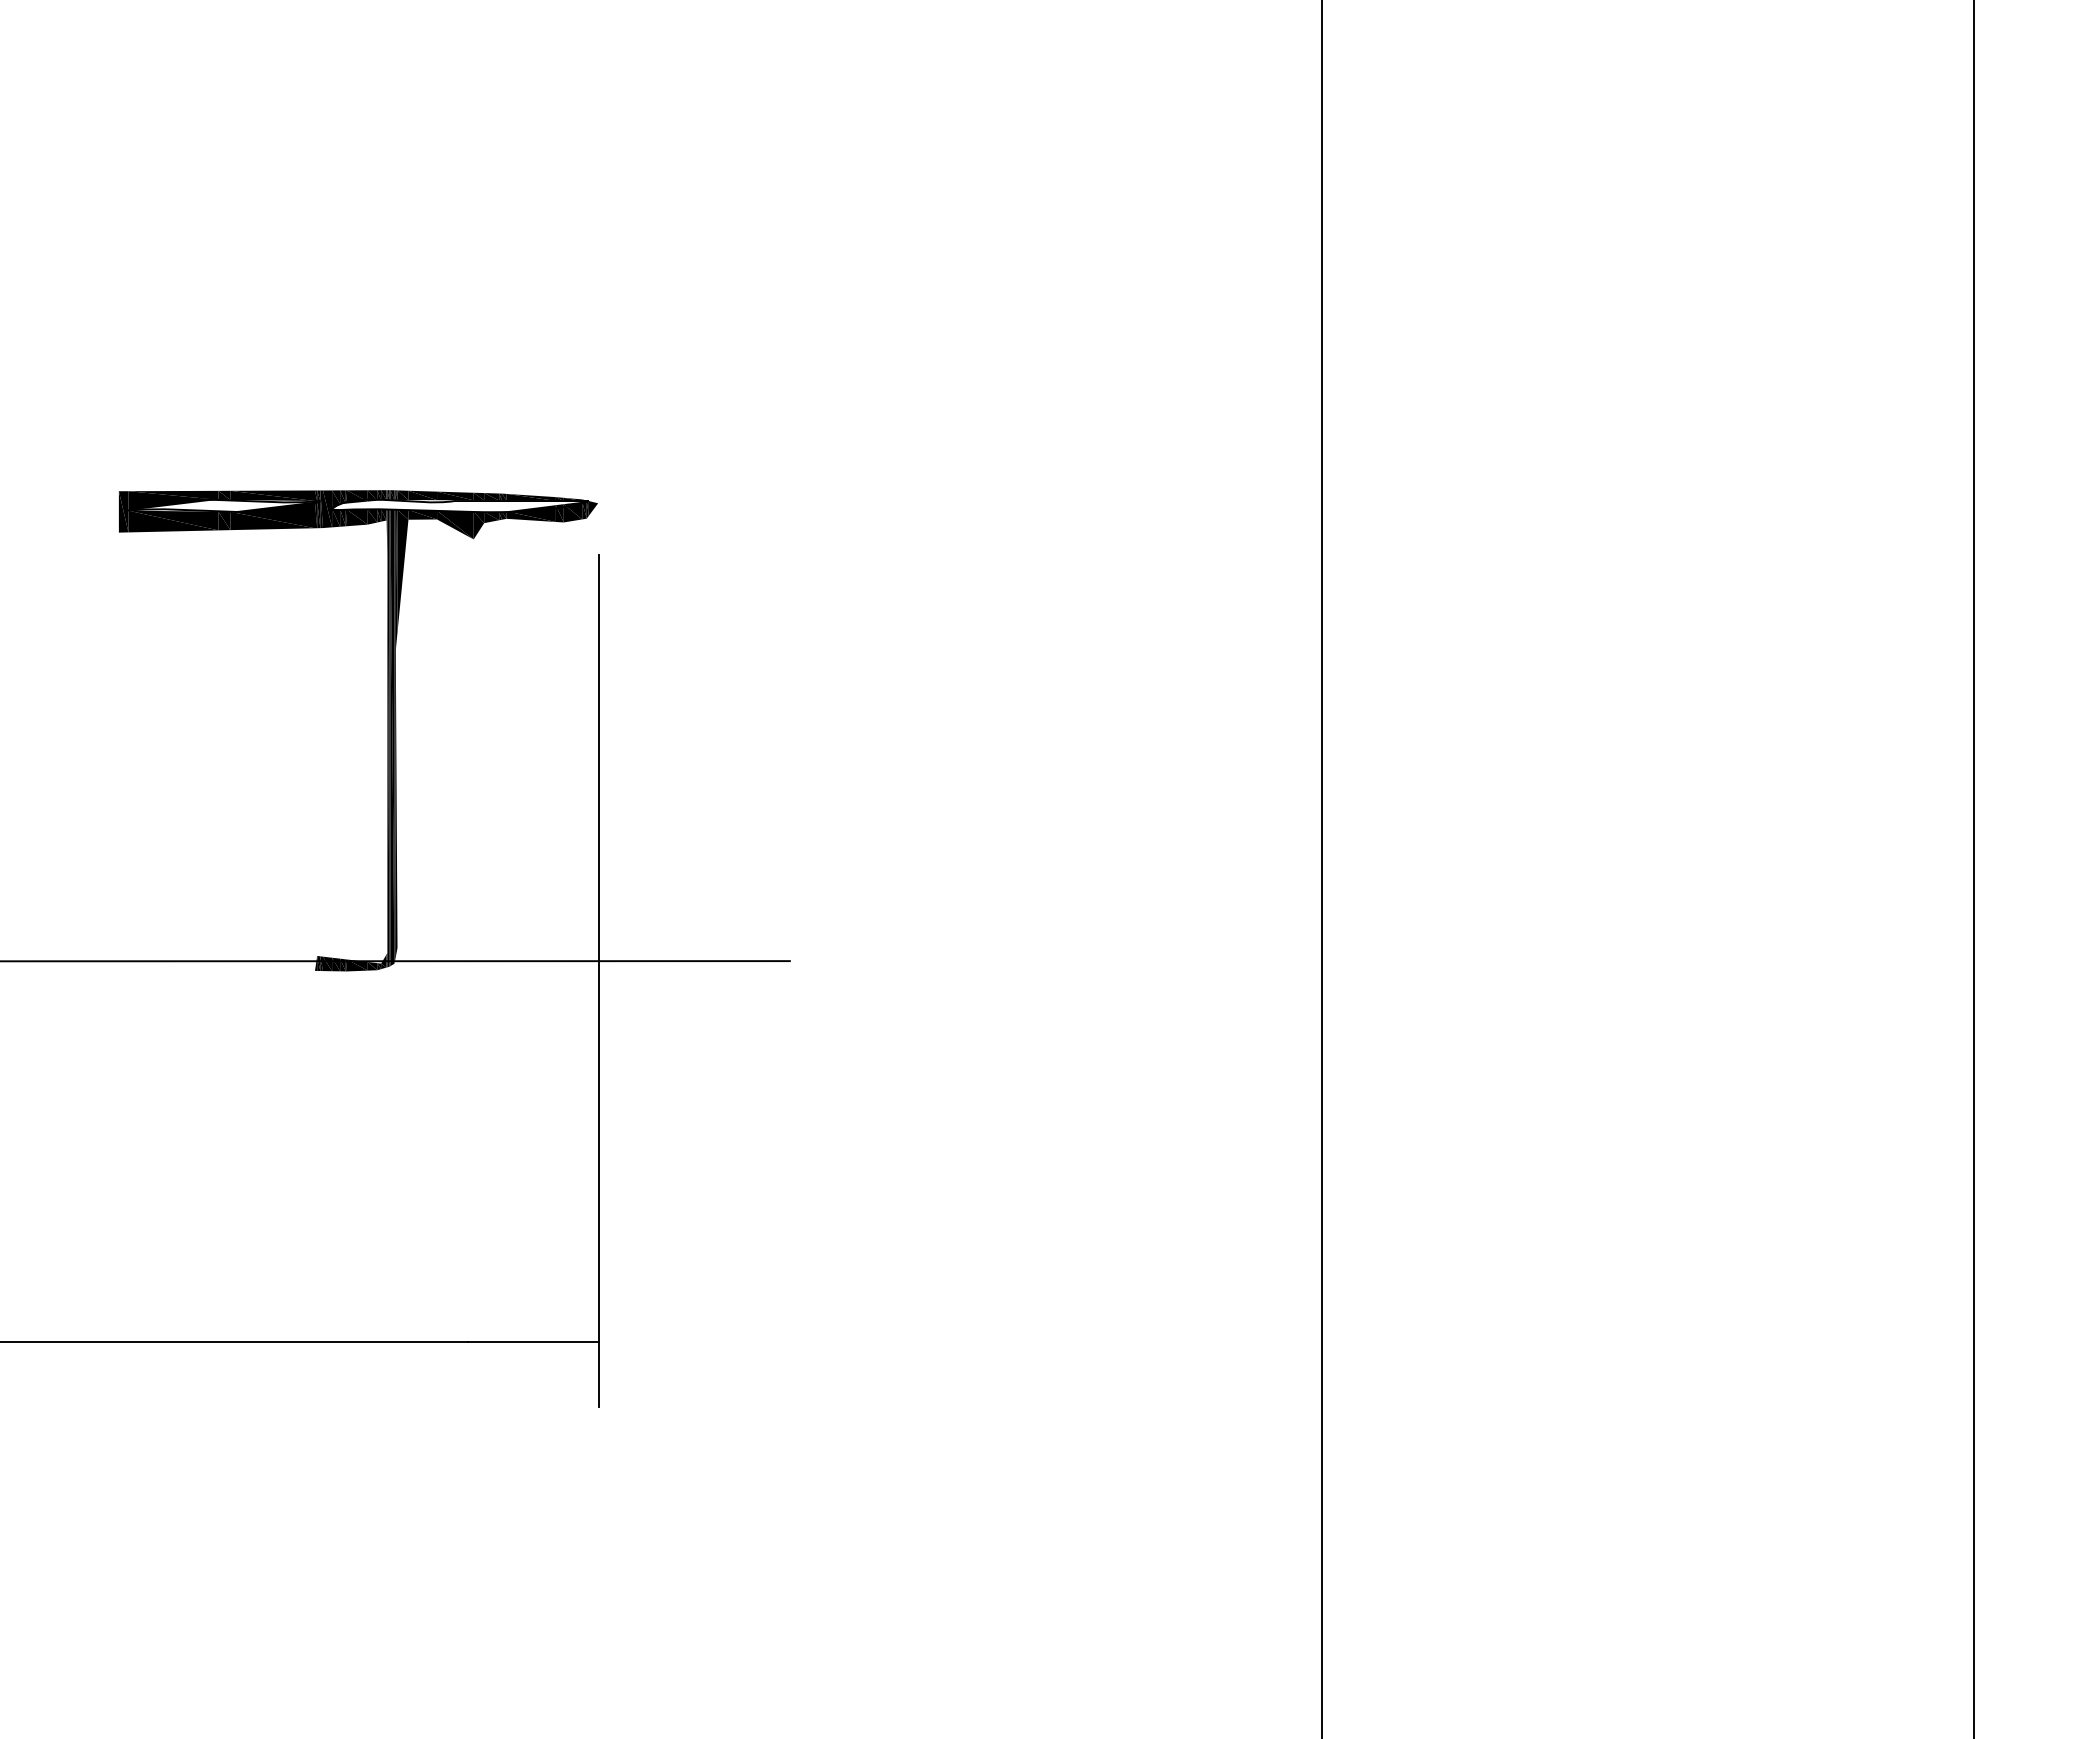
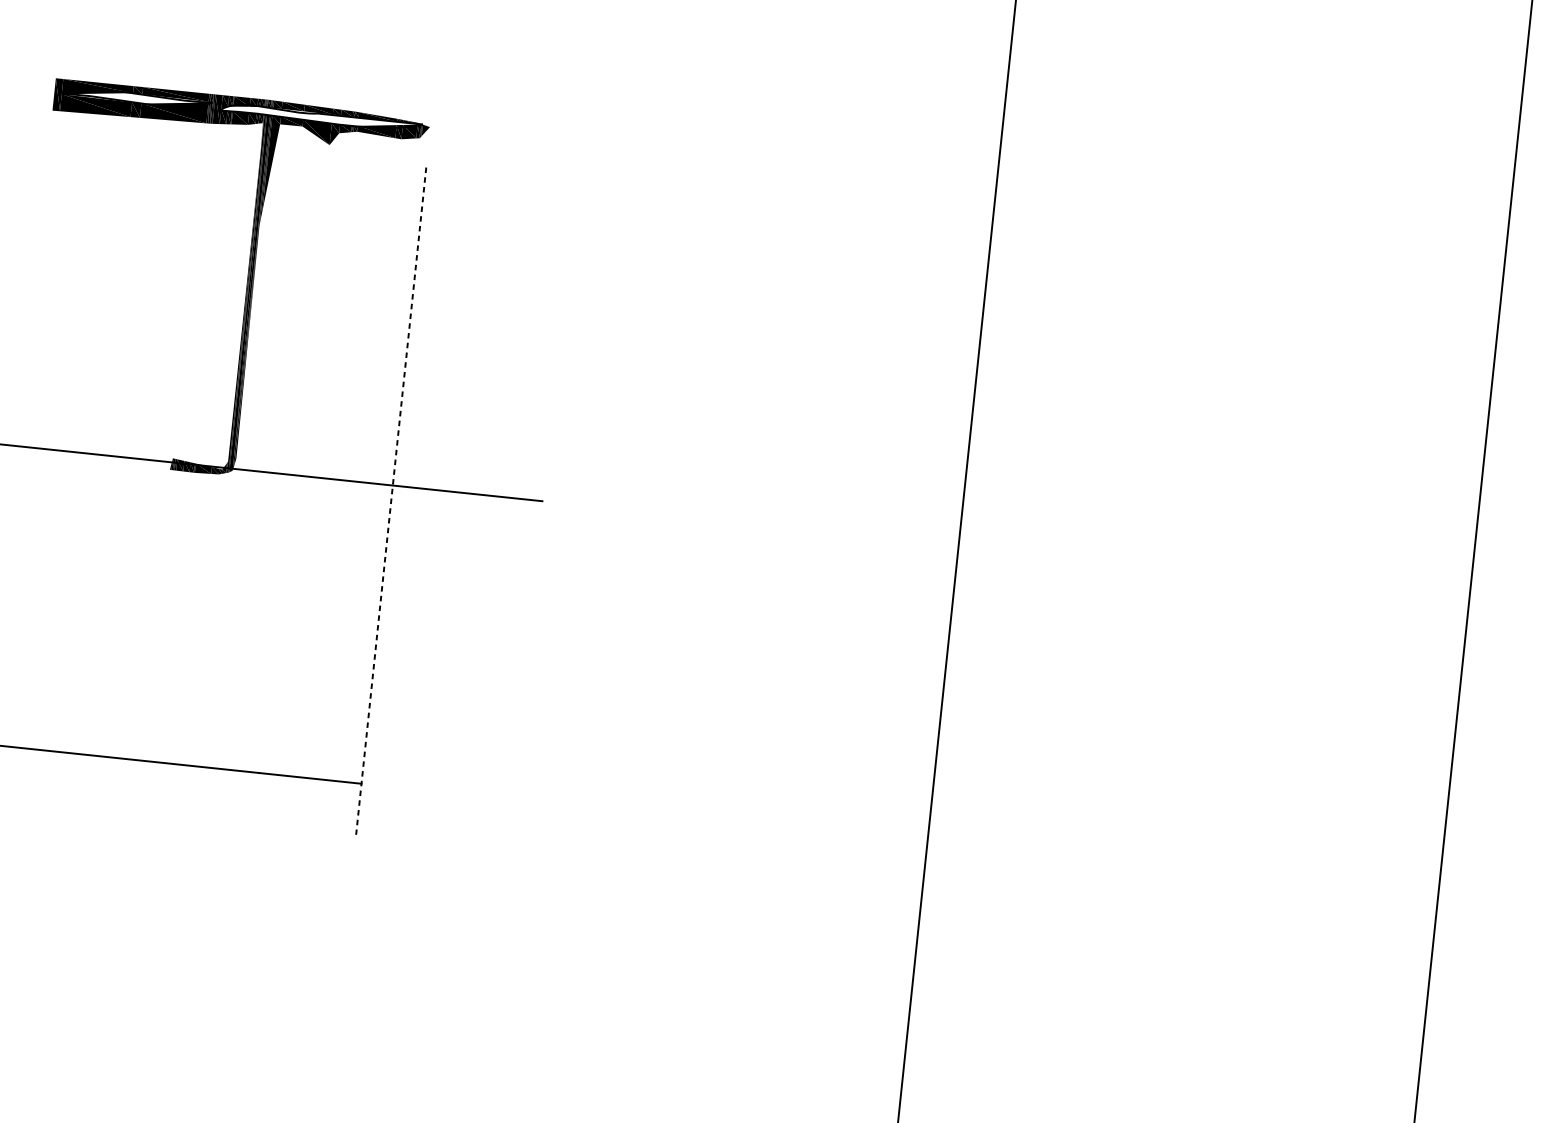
line: (598, 981) -> (390, 501), solid -> dashed

